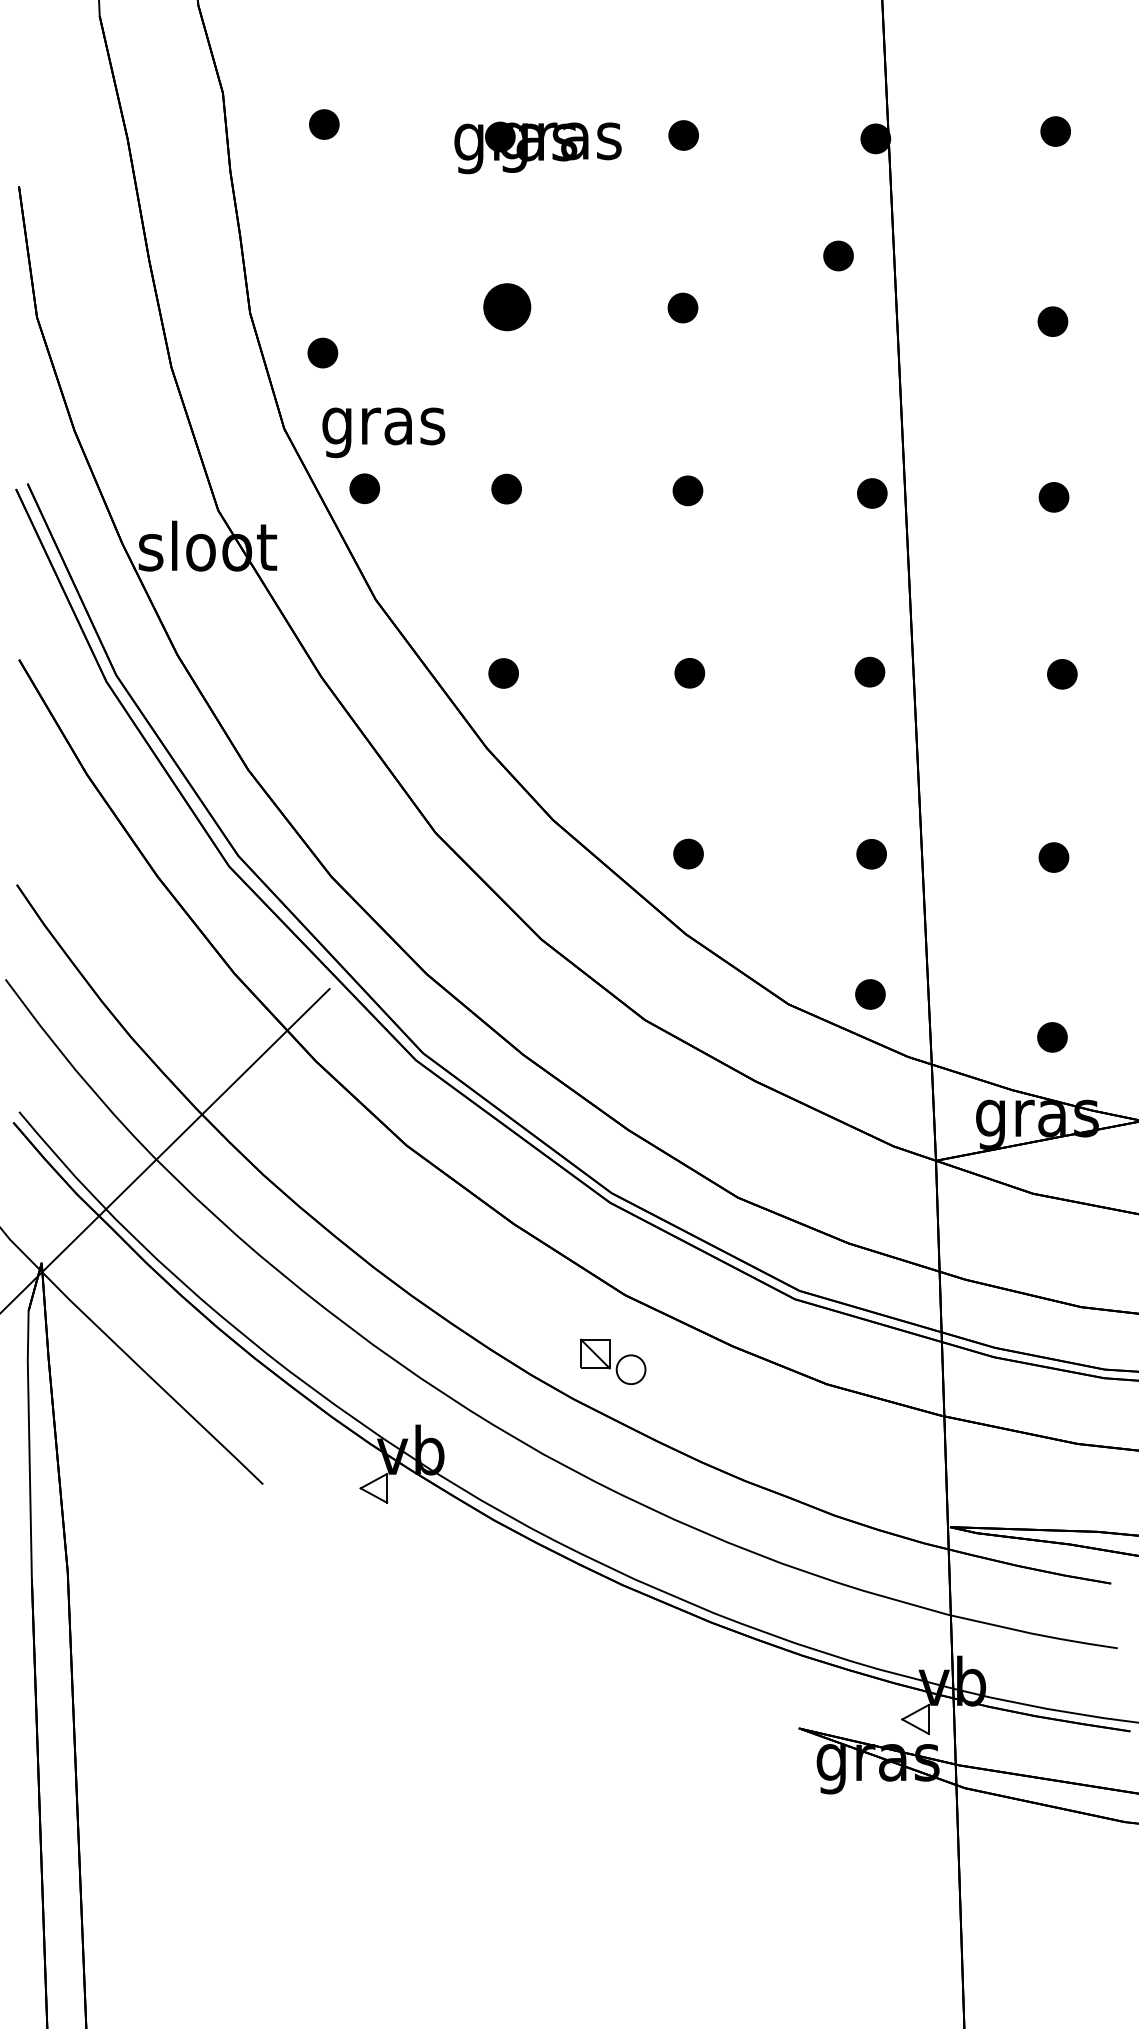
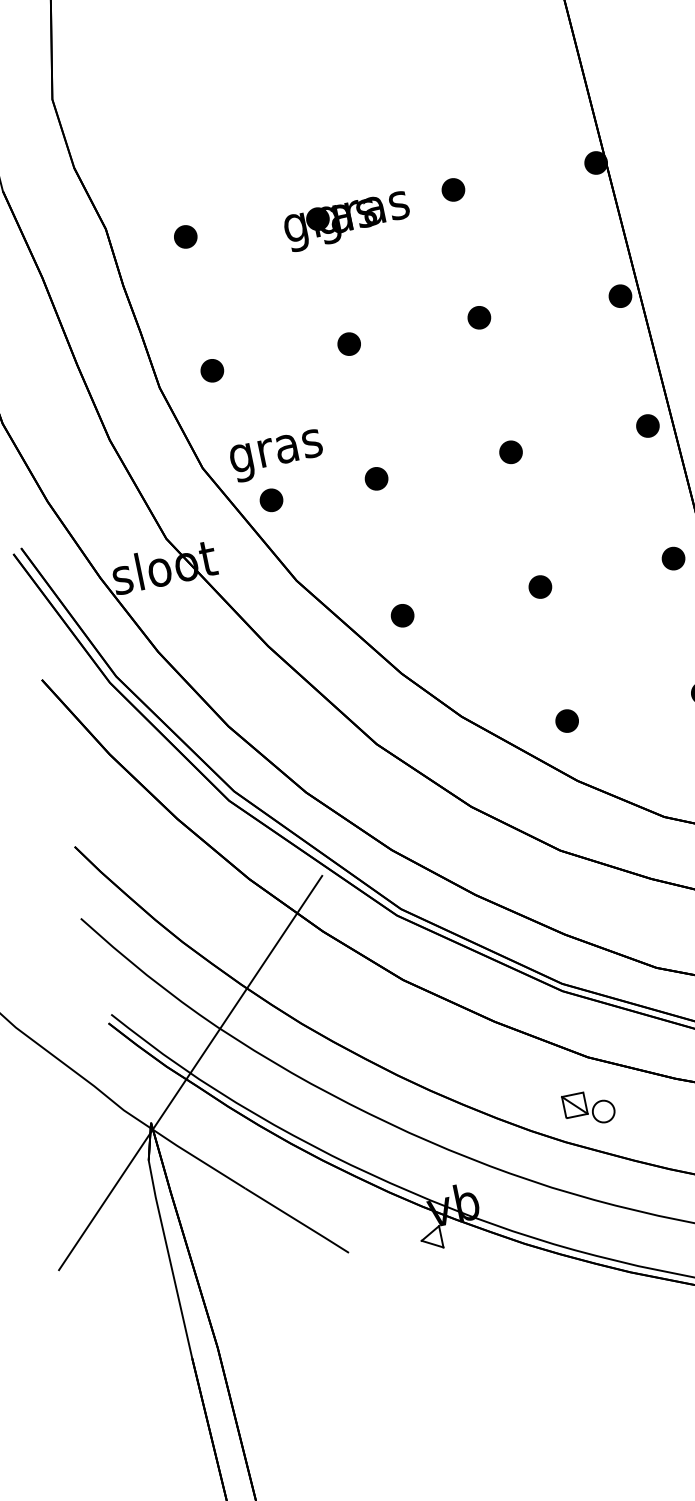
part: (838, 255) -> (620, 295), moved
part: (507, 307) -> (349, 344), size x0.62
part: (322, 352) -> (211, 370), moved

